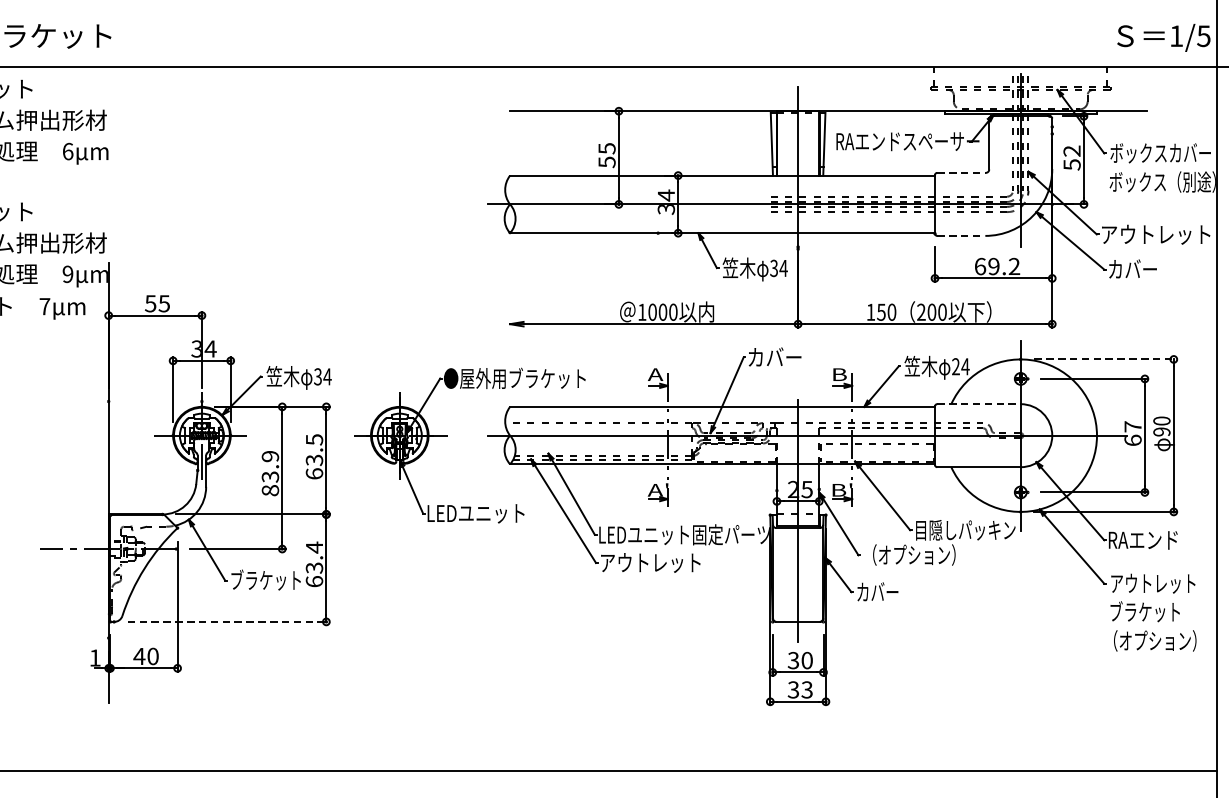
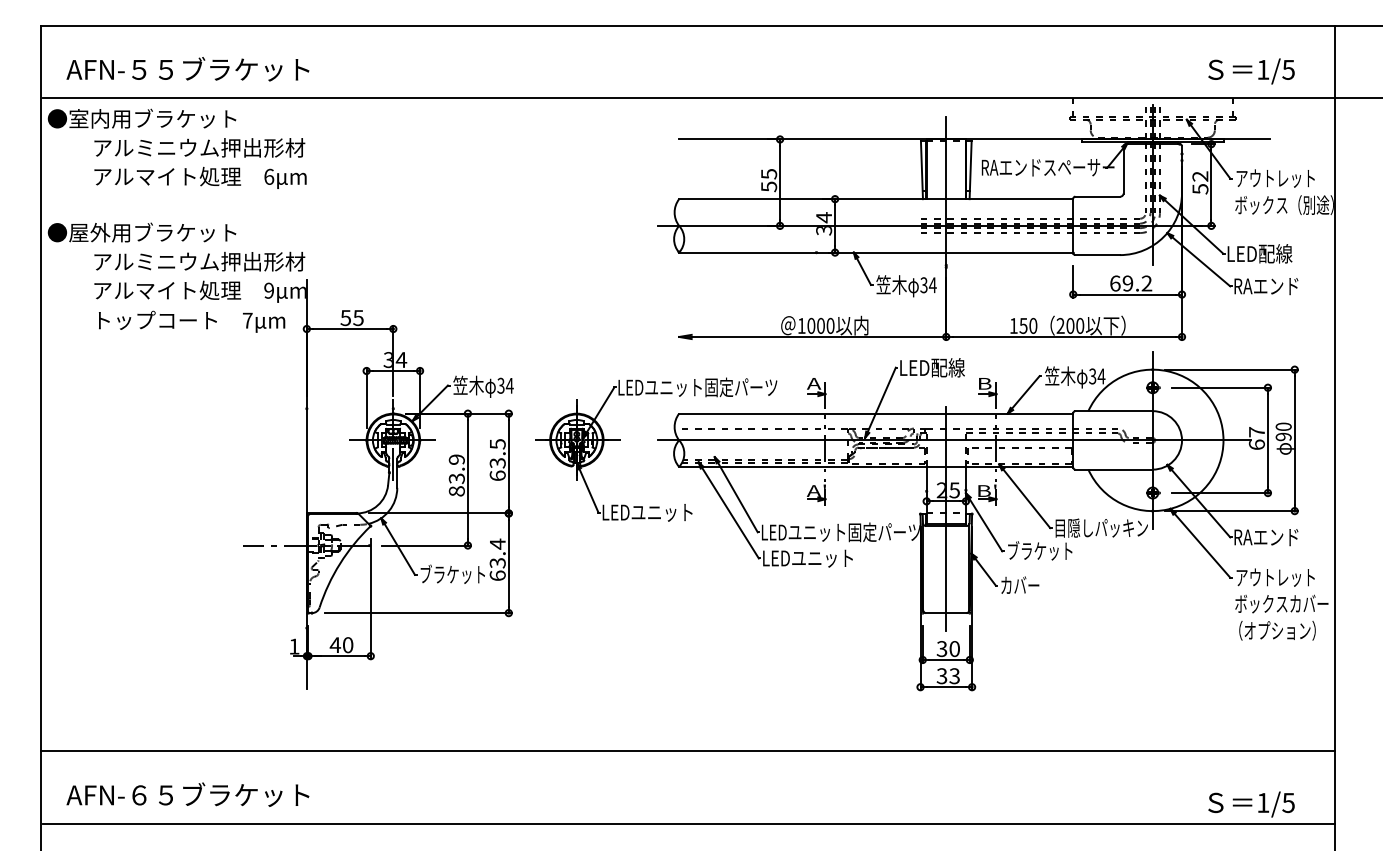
text: (1163, 37) -> (1251, 71), moved
text: (1160, 153) -> (1282, 178), ボックスカバー -> アウトレット
line: (961, 172) -> (1097, 196), dashed -> solid
text: (1155, 234) -> (1277, 253), アウトレット -> LED配線
line: (962, 236) -> (1098, 255), dashed -> solid
text: (1143, 269) -> (1266, 286), カバー -> RAエンド
text: (783, 357) -> (932, 367), カバー -> LED配線
line: (1106, 359) -> (1232, 369), dashed -> solid
text: (955, 366) -> (1092, 376), 24 -> 34
text: (529, 378) -> (697, 387), ●屋外用ブラケット -> LEDユニット固定パーツ
line: (979, 404) -> (1114, 411), dashed -> solid
text: (910, 554) -> (1050, 550), （オプション） -> ブラケット
text: (650, 563) -> (809, 558), アウトレット -> LEDユニット
text: (1159, 611) -> (1281, 603), ブラケット -> ボックスカバー
line: (229, 622) -> (418, 613), dashed -> solid

